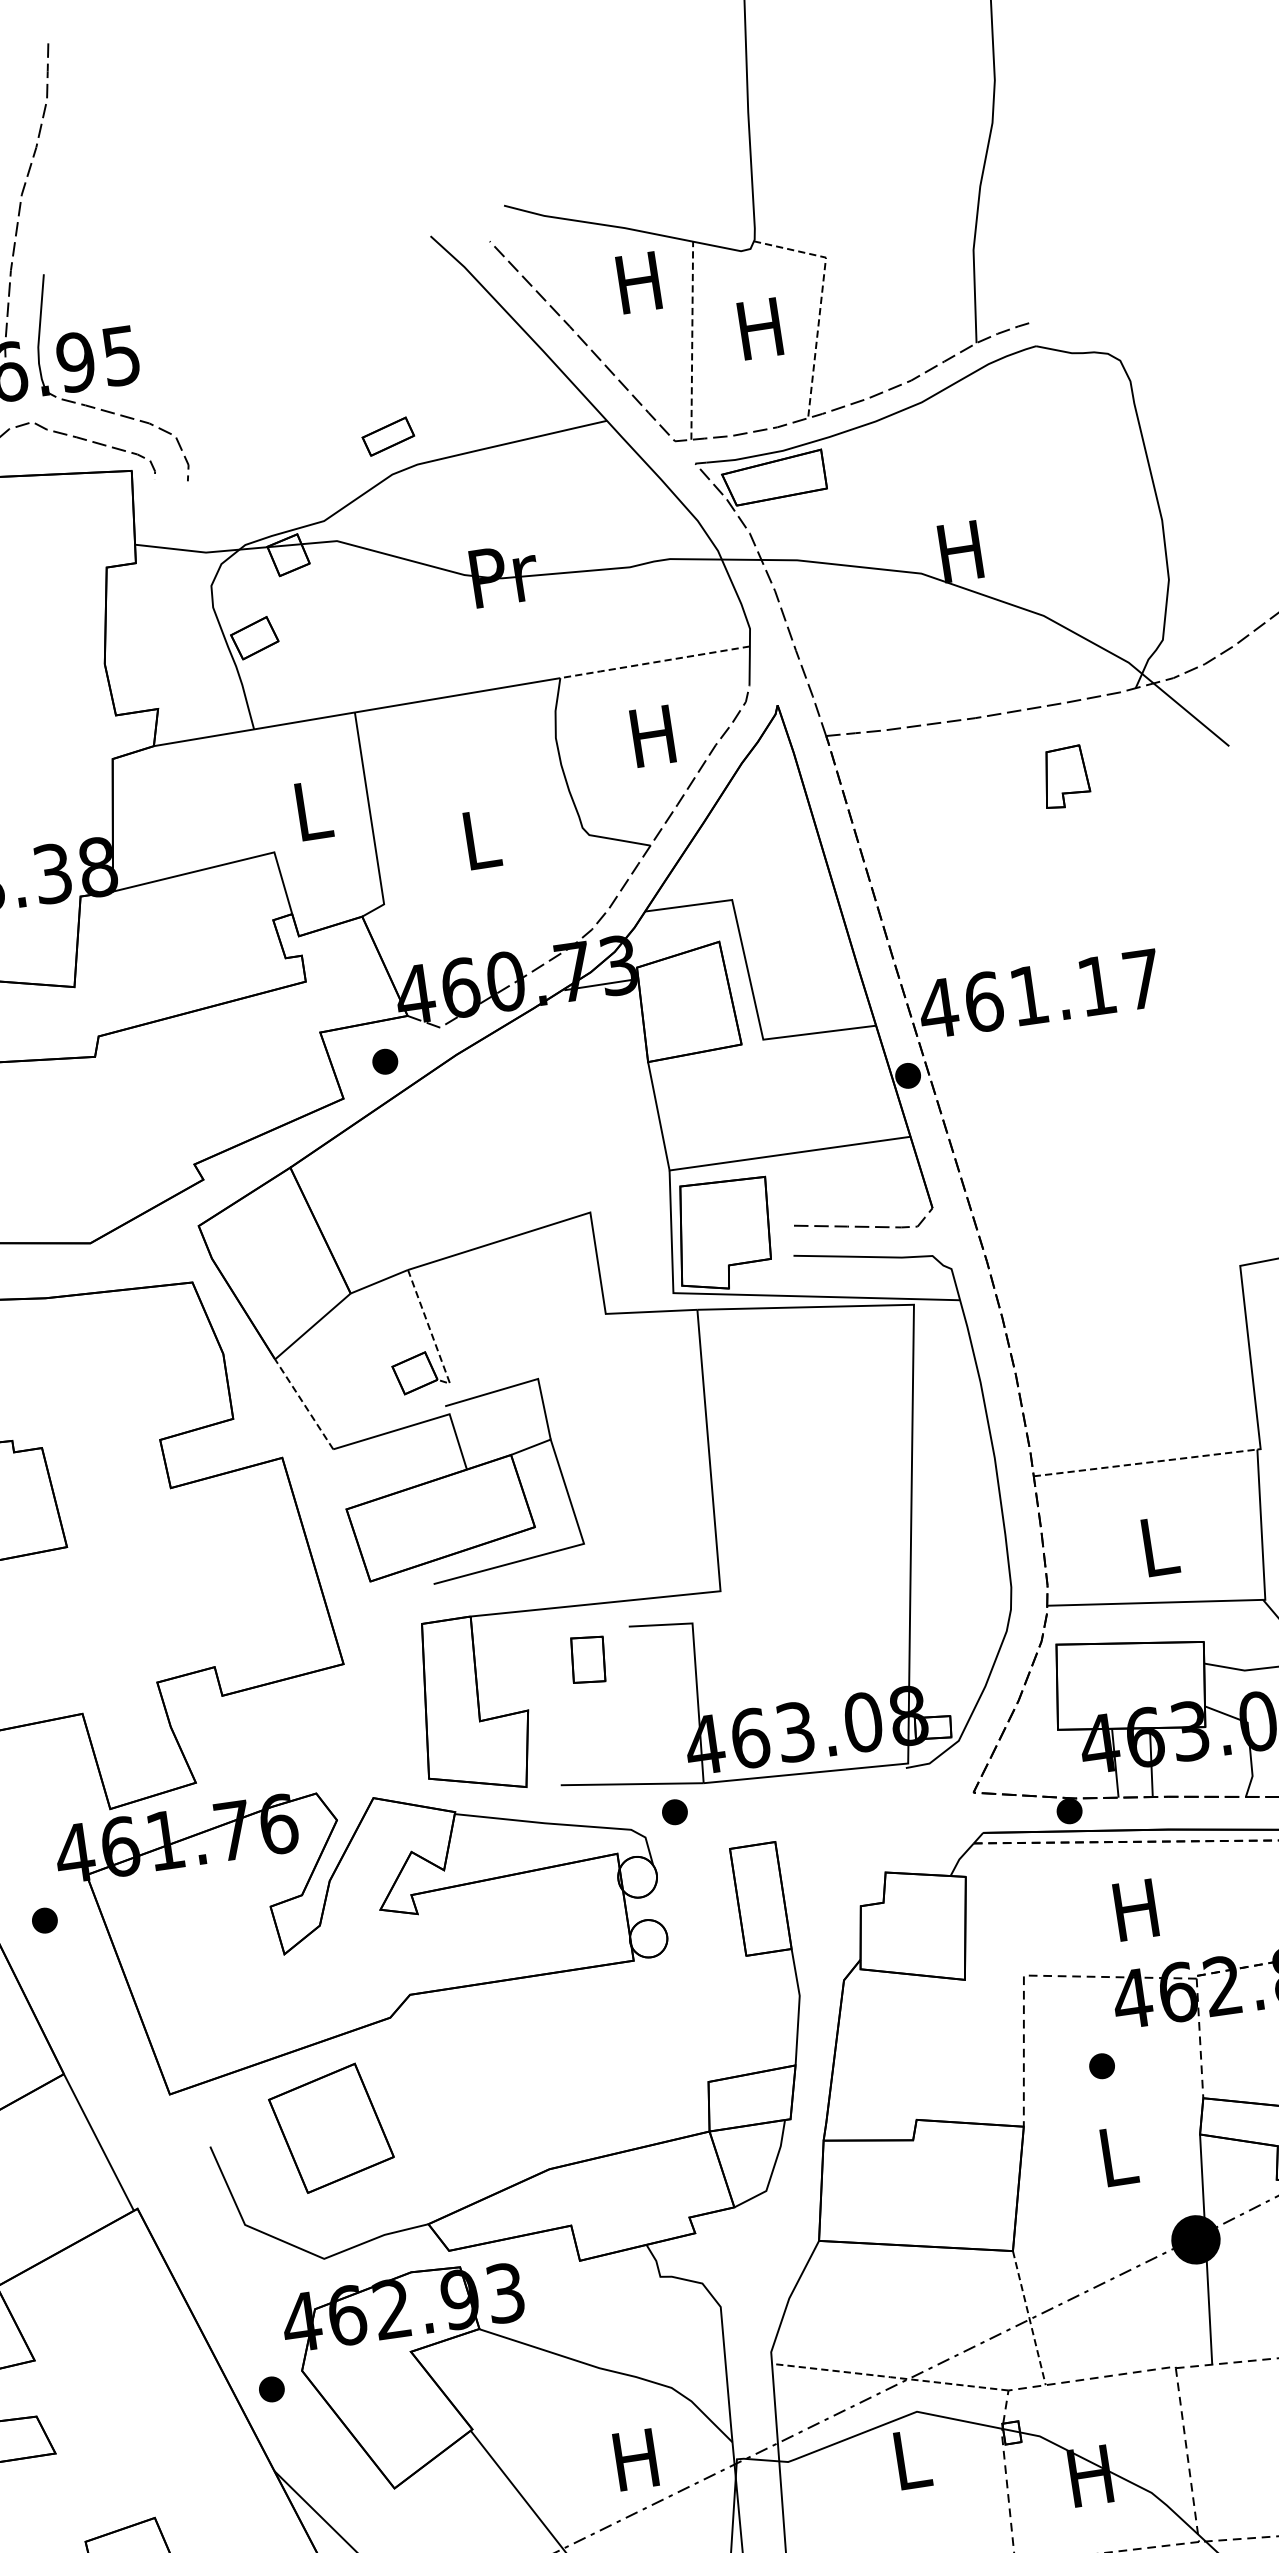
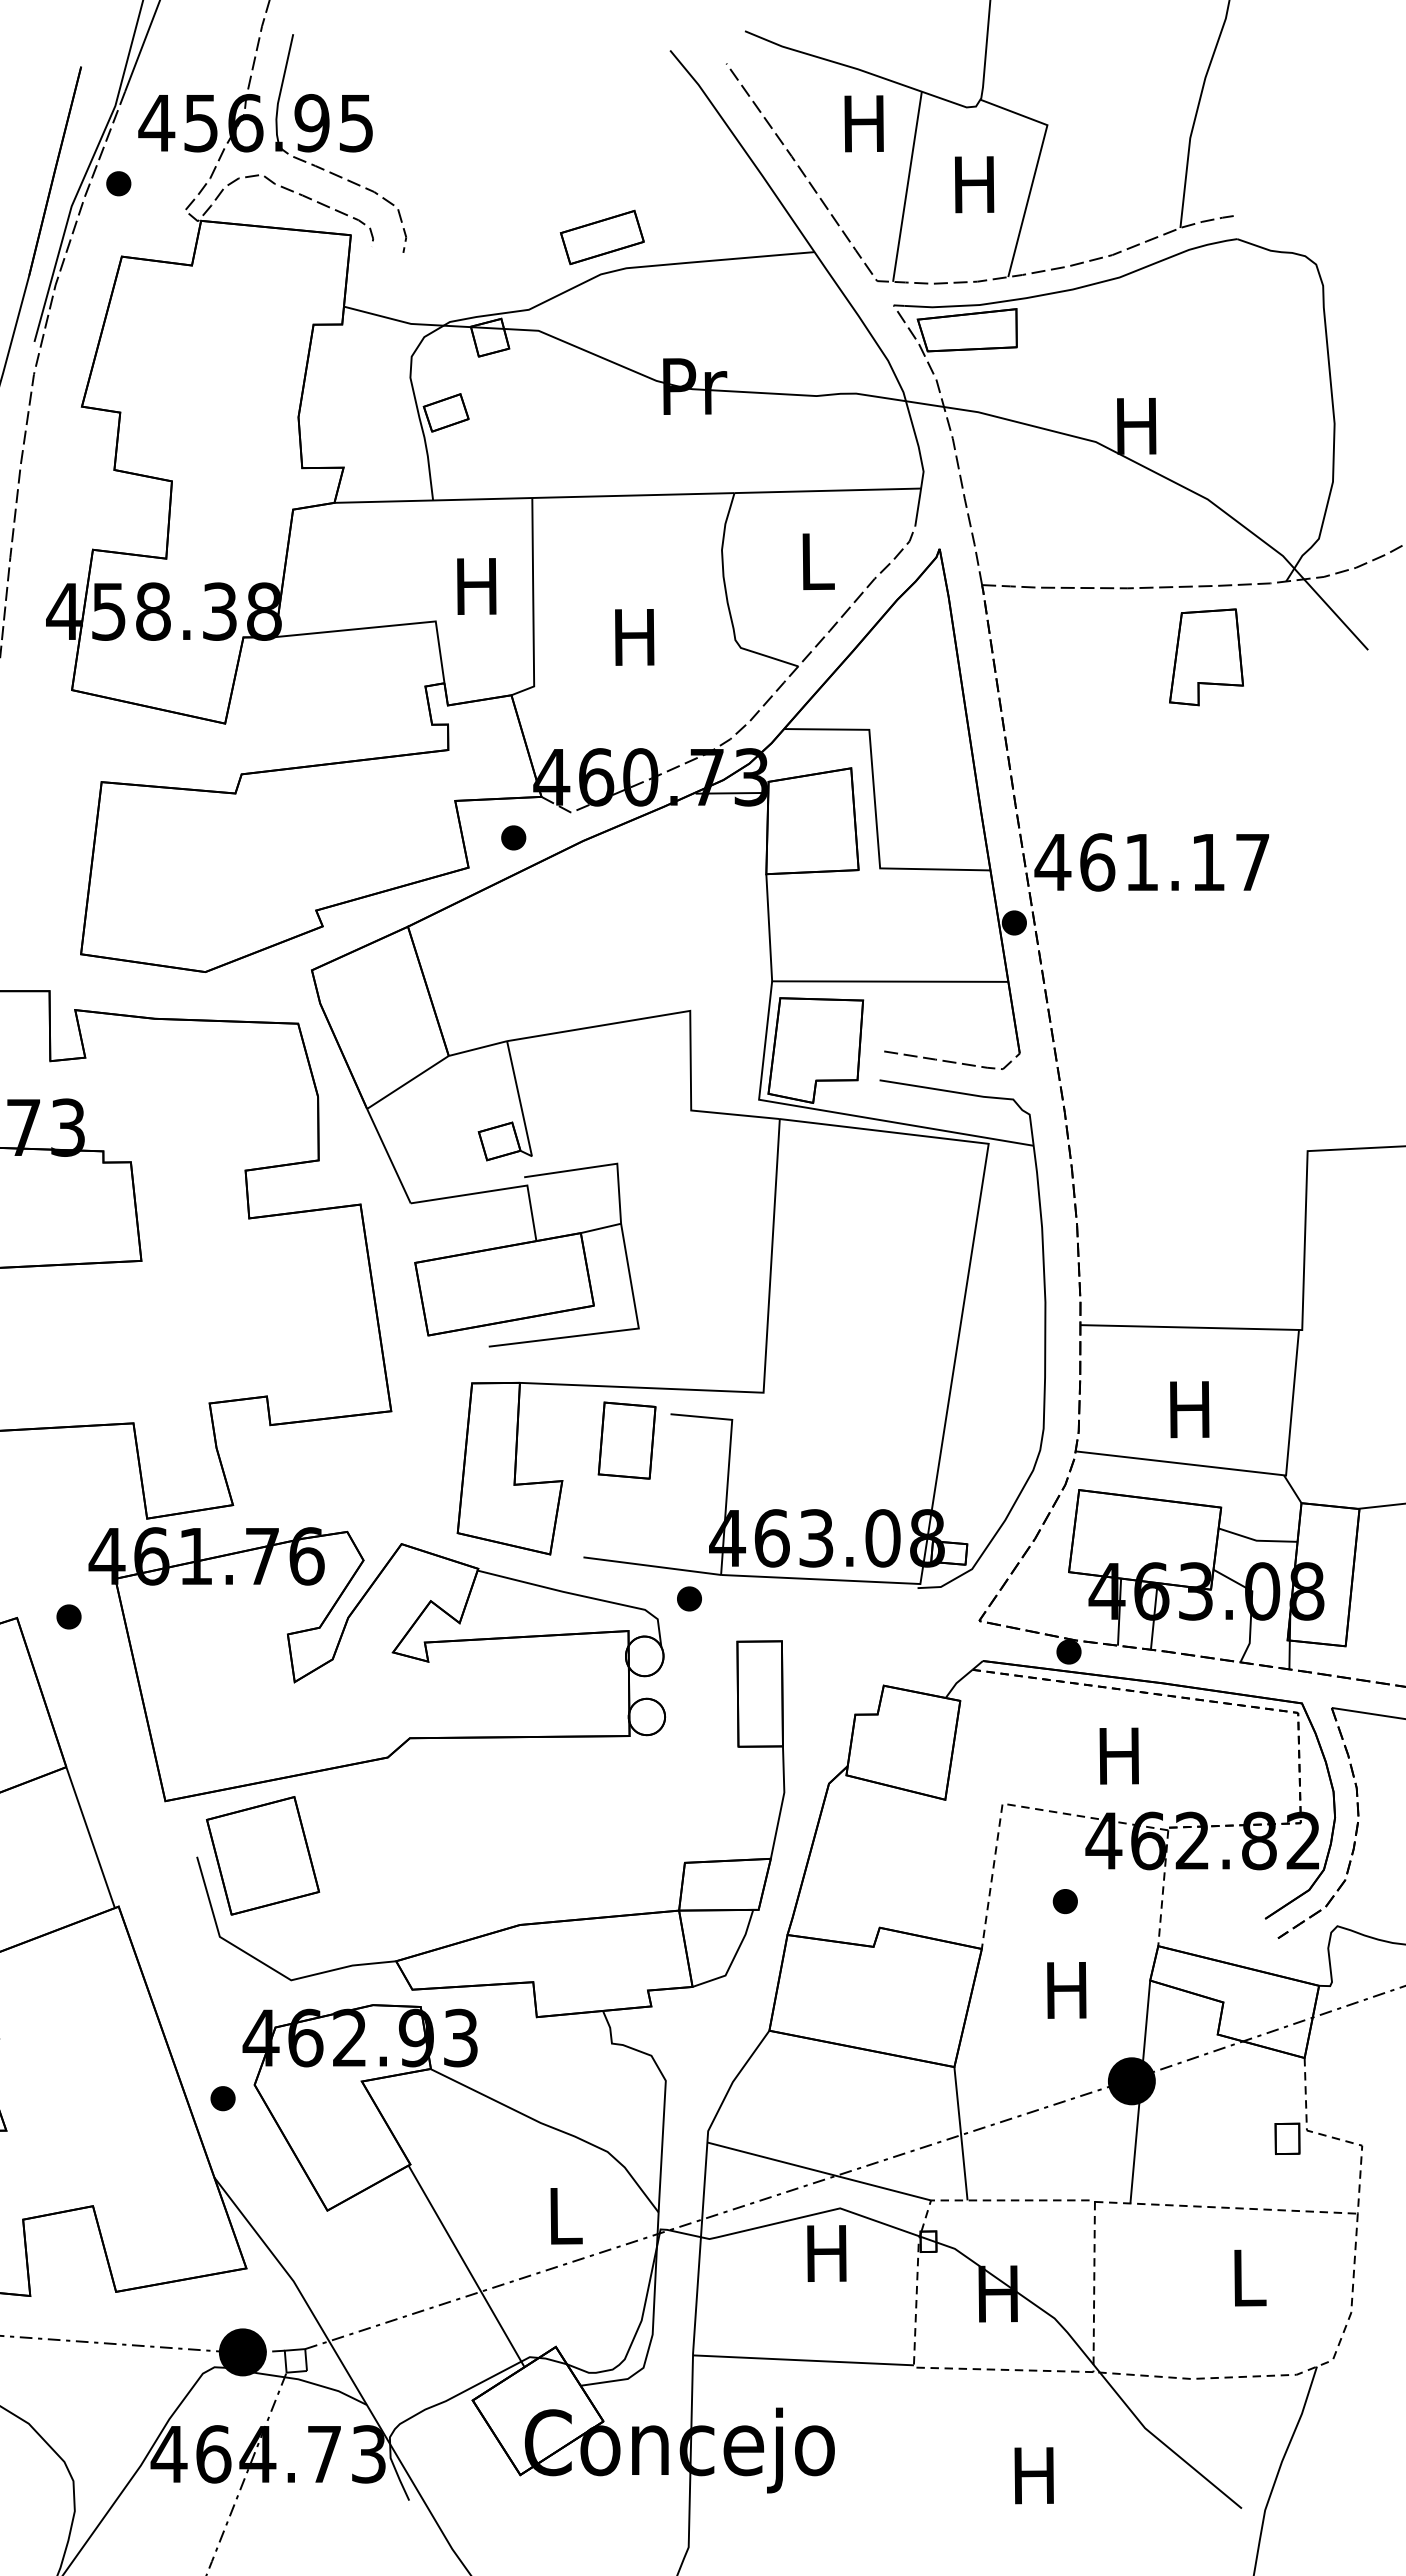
line: (820, 300) -> (1036, 165), dashed -> solid
line: (692, 340) -> (907, 186), dashed -> solid
part: (387, 436) -> (601, 237), size x1.67
line: (654, 662) -> (827, 490), dashed -> solid
text: (652, 736) -> (815, 561), H -> L
part: (1065, 777) -> (1206, 657), size x1.67
text: (310, 810) -> (476, 586), L -> H
text: (479, 839) -> (634, 637), L -> H
line: (432, 1333) -> (521, 1105), dashed -> solid
line: (303, 1403) -> (388, 1155), dashed -> solid
line: (1146, 1462) -> (1190, 1327), dashed -> solid
text: (1157, 1546) -> (1189, 1409), L -> H
part: (587, 1659) -> (626, 1440), size x1.67
part: (331, 2127) -> (263, 1855), moved
text: (1116, 2156) -> (1066, 1990), L -> H
line: (1029, 2317) -> (961, 2133), dashed -> solid
line: (890, 2377) -> (819, 2171), dashed -> solid
text: (635, 2459) -> (563, 2215), H -> L
text: (909, 2459) -> (826, 2253), L -> H

